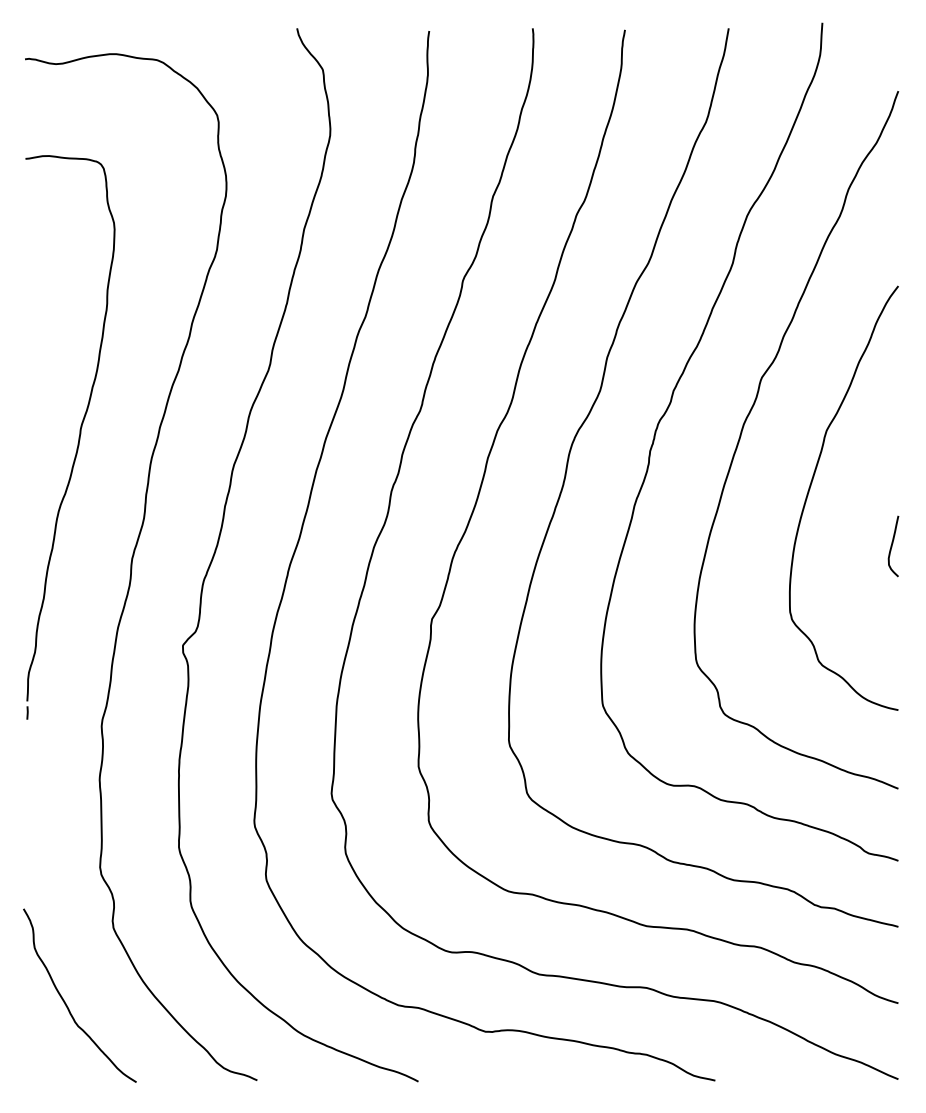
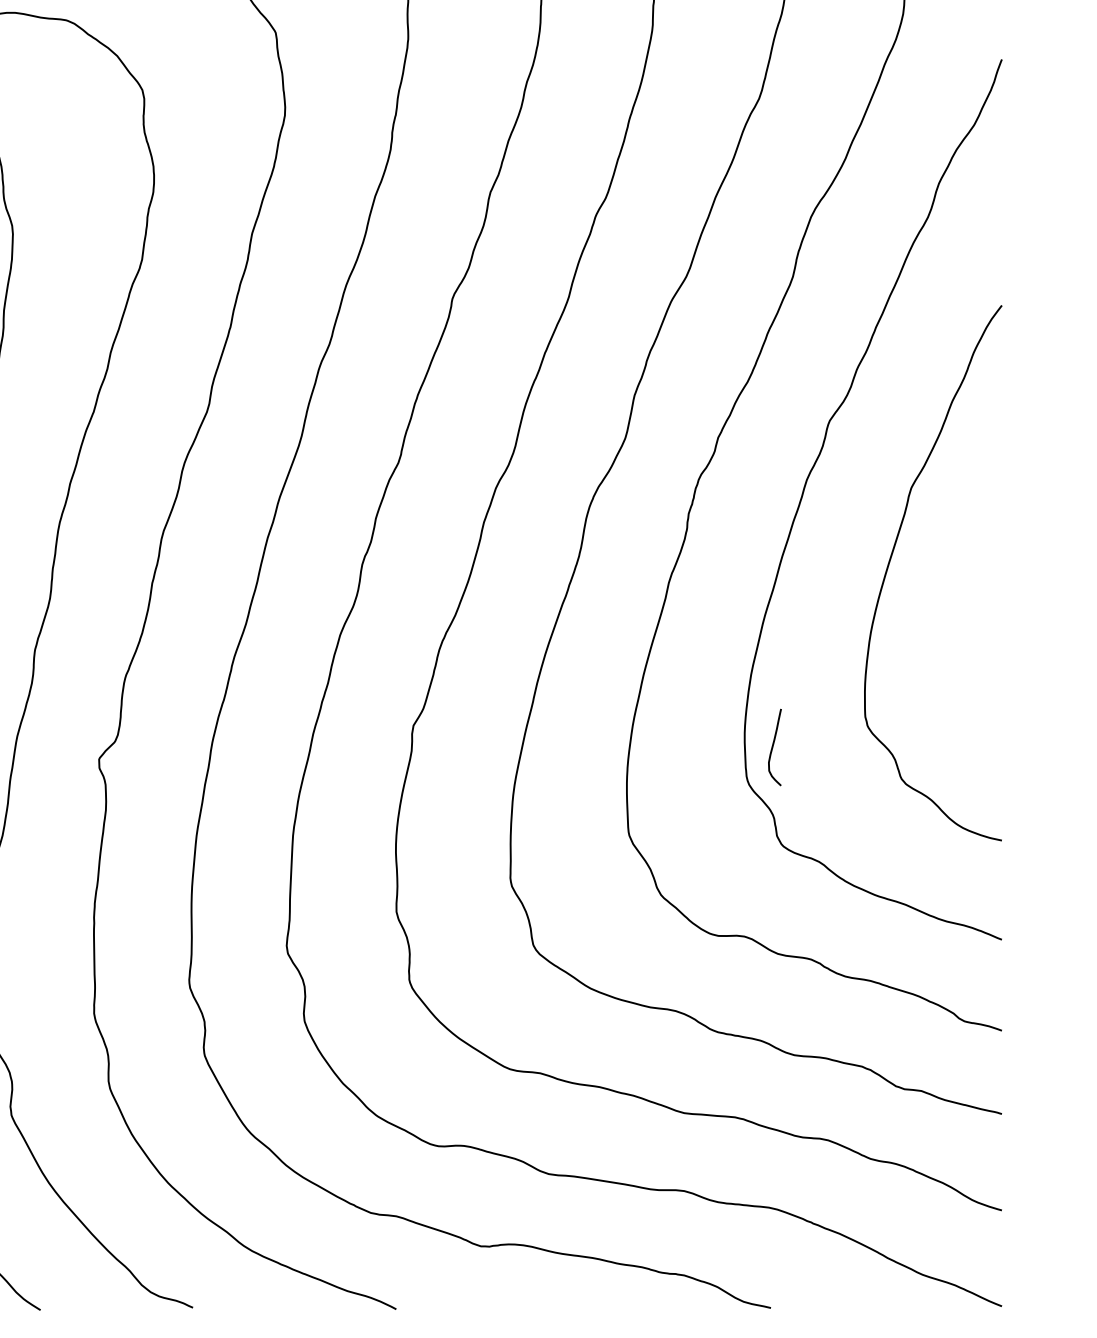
curve: (892, 546) -> (773, 747), moved

